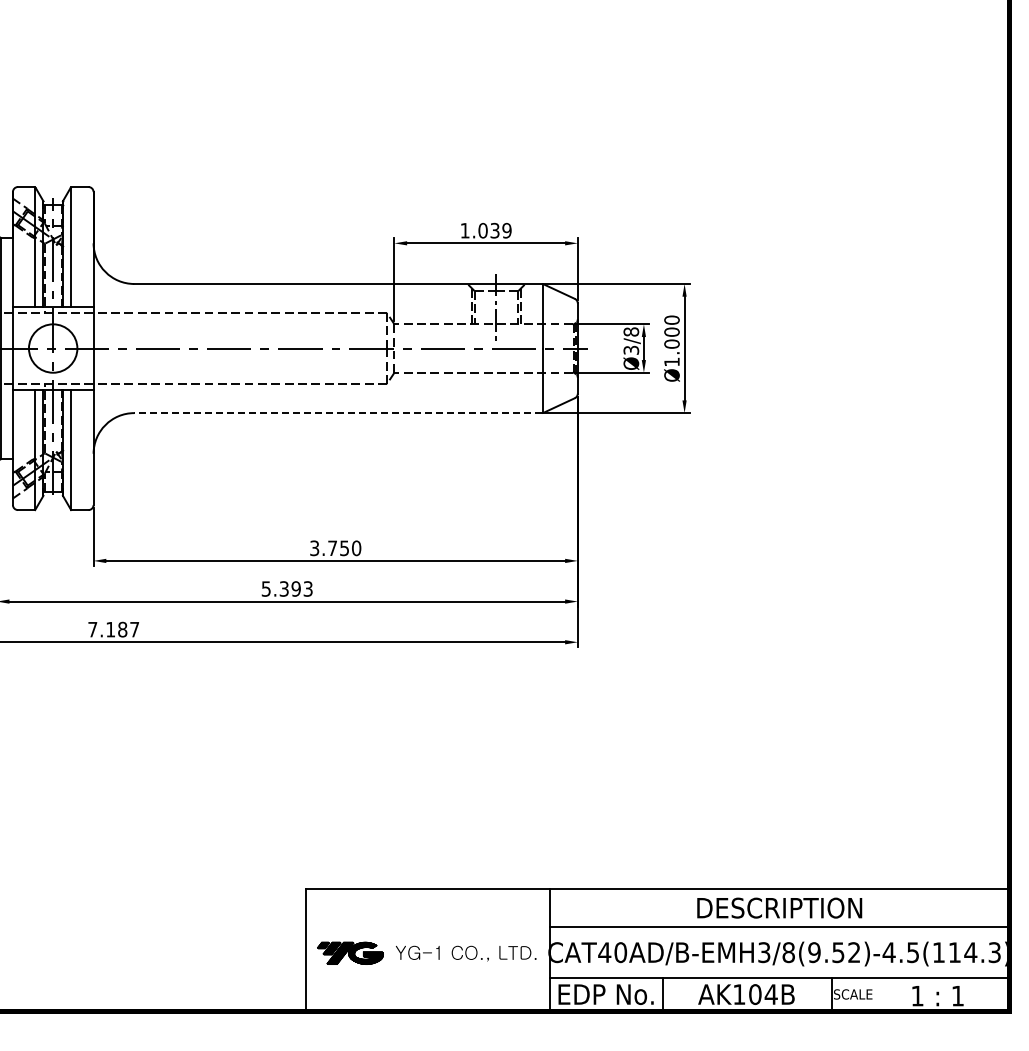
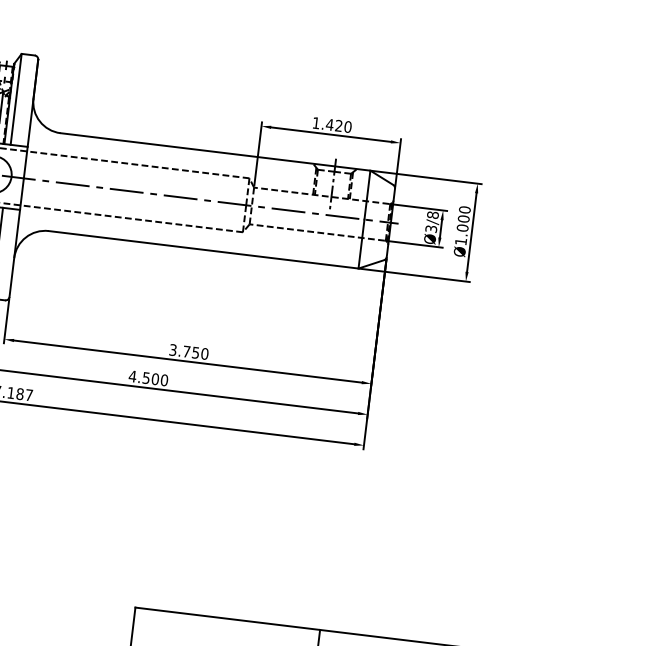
text: (494, 230) -> (338, 125), 1.039 -> 1.420
line: (338, 413) -> (203, 250), dashed -> solid
text: (286, 588) -> (148, 377), 5.393 -> 4.500

